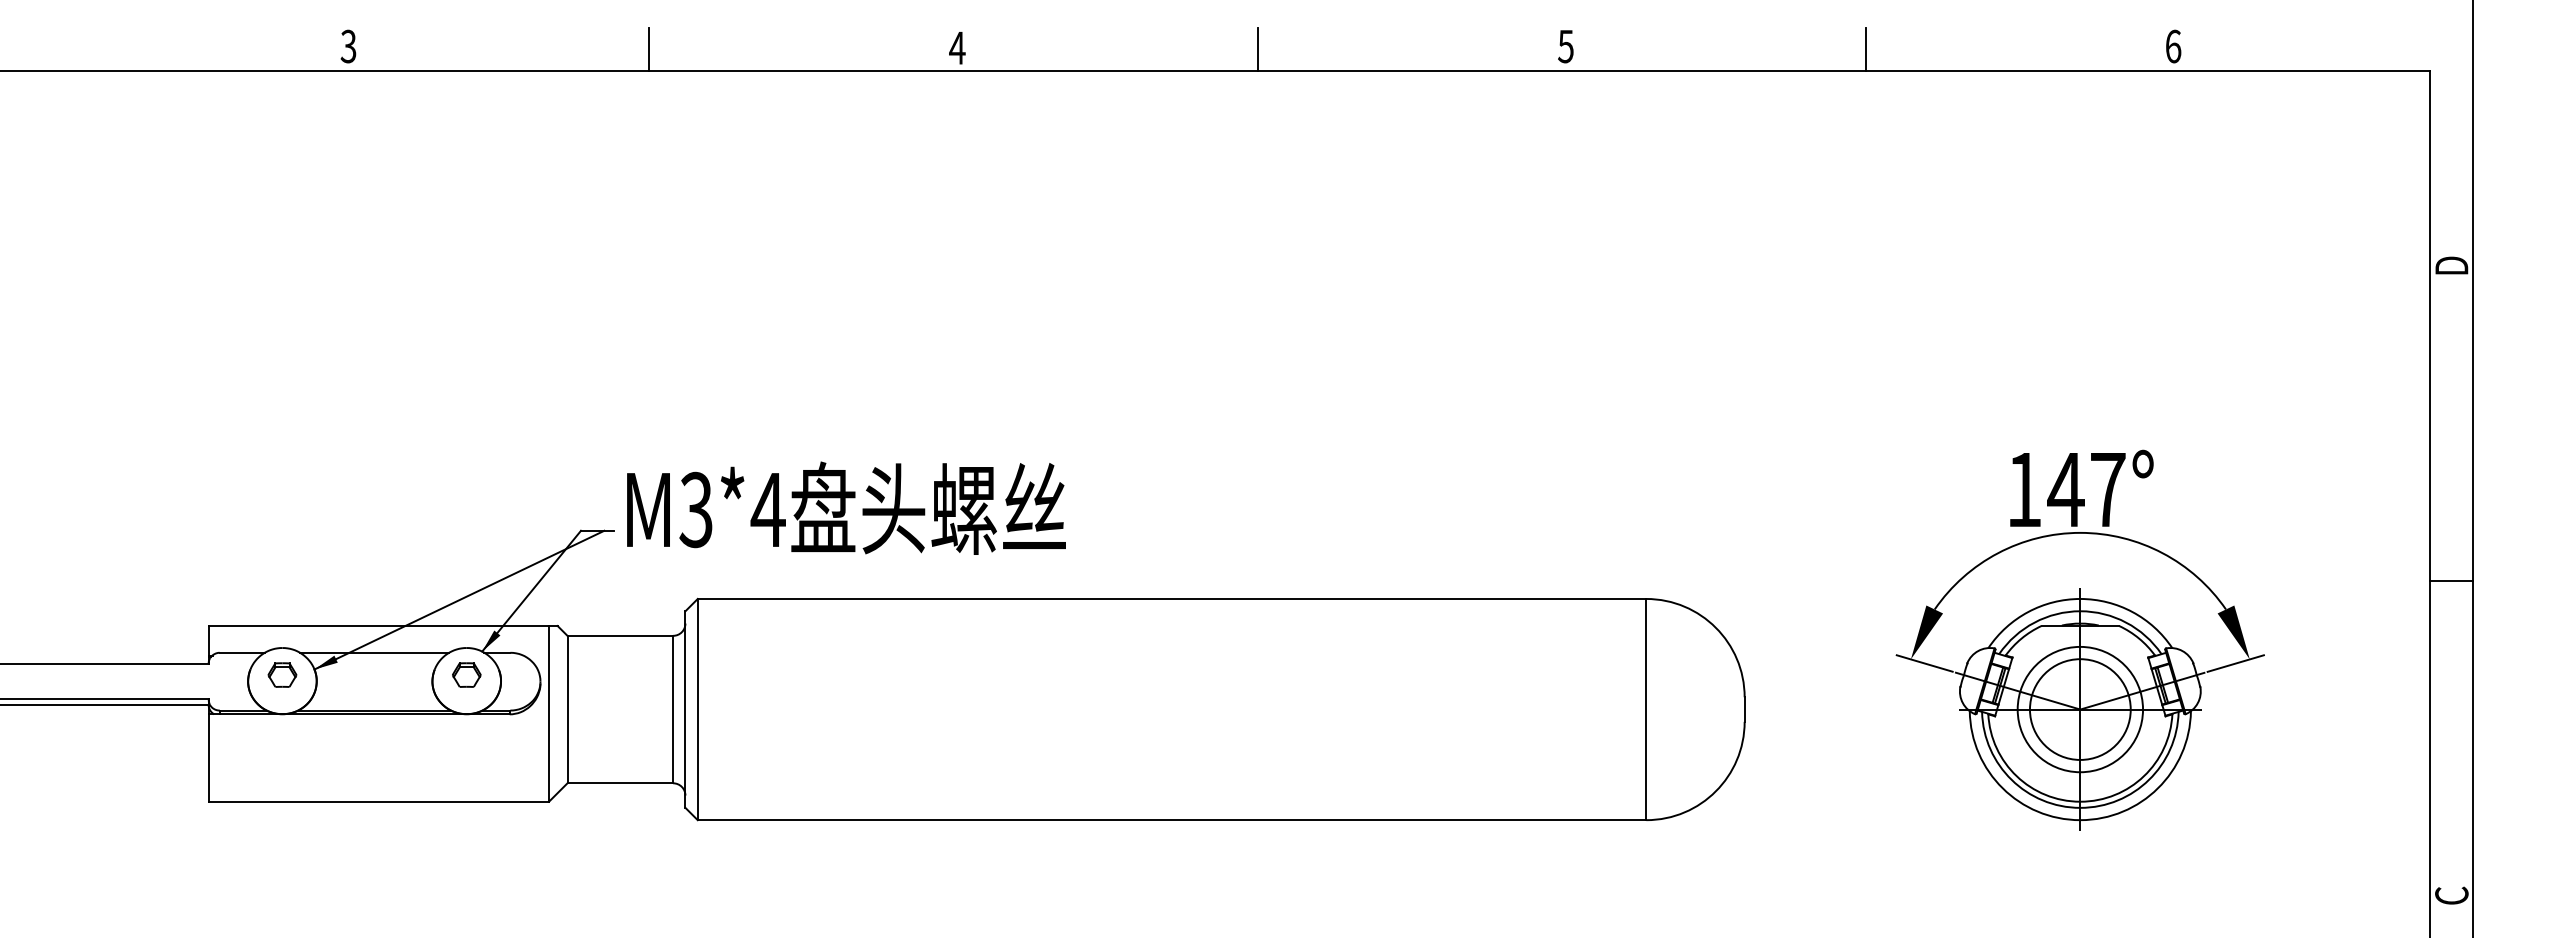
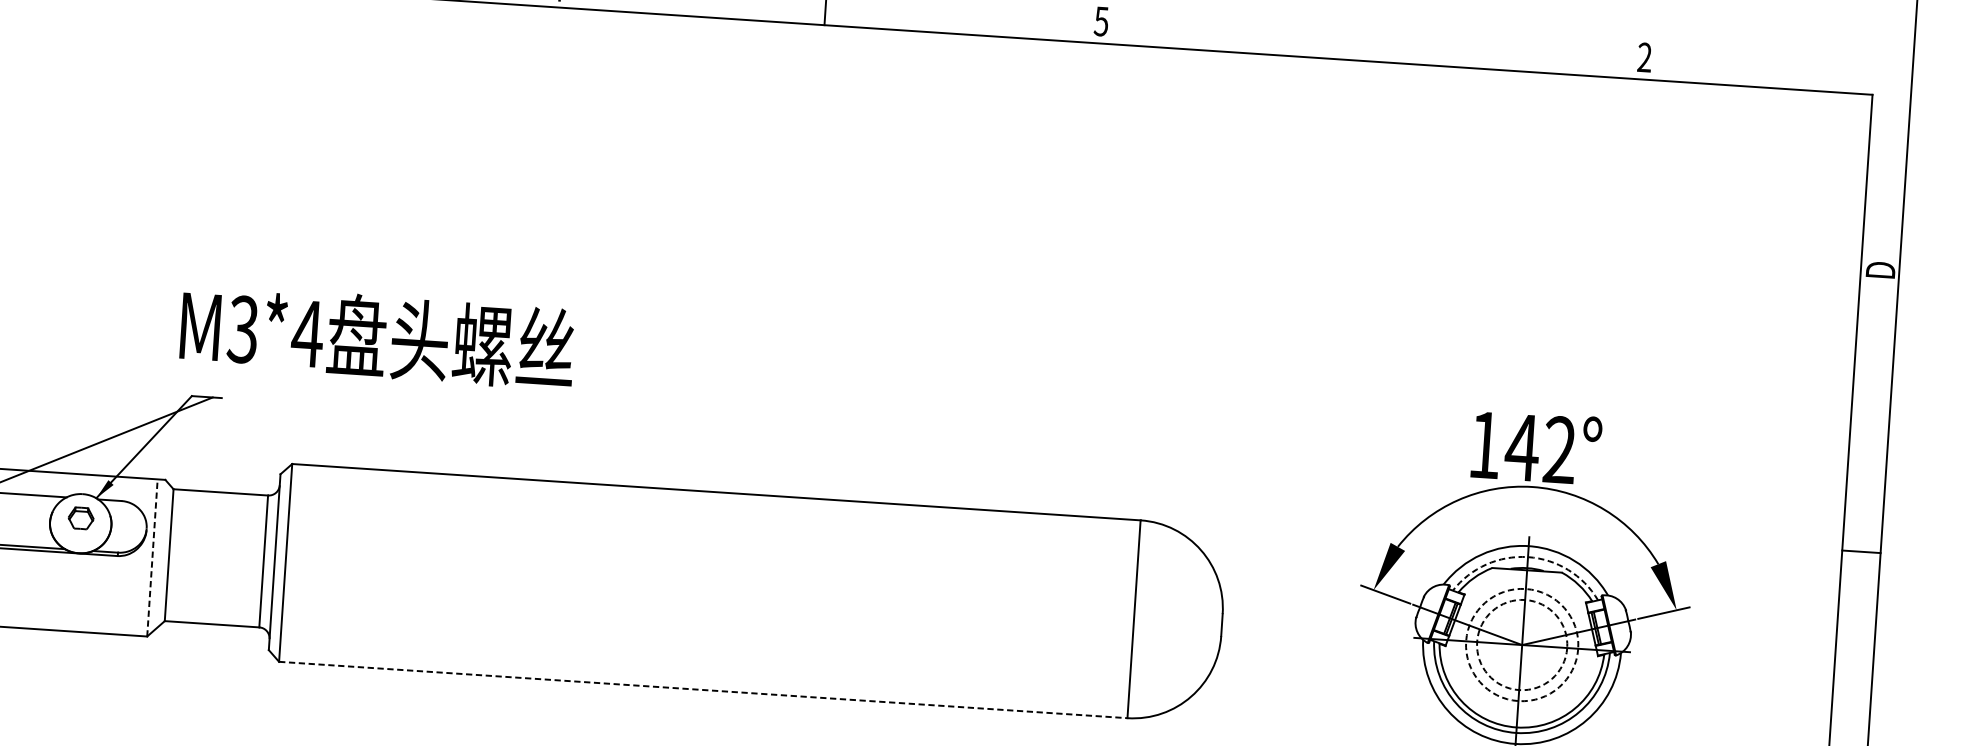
text: (2173, 46) -> (1644, 57), 6 -> 2
line: (1866, 49) -> (1370, 42), removed
text: (2107, 488) -> (1559, 448), 147° -> 142°
text: (846, 507) -> (377, 336), moved
arc: (2080, 611) -> (1528, 557), solid -> dashed
circle: (2079, 709) -> (1521, 644), solid -> dashed
circle: (2080, 709) -> (1522, 644), solid -> dashed
line: (549, 713) -> (152, 557), solid -> dashed
line: (1172, 820) -> (703, 690), solid -> dashed

